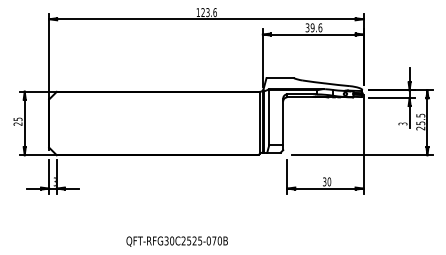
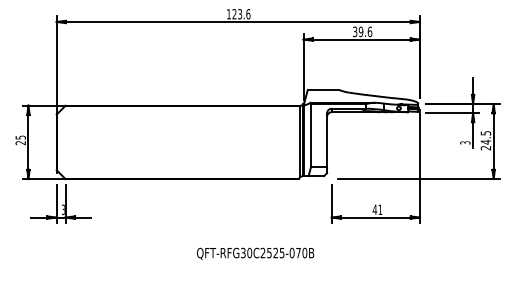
text: (420, 122) -> (485, 141), 25.5 -> 24.5
text: (326, 181) -> (377, 209), 30 -> 41
text: (177, 241) -> (255, 253), moved

